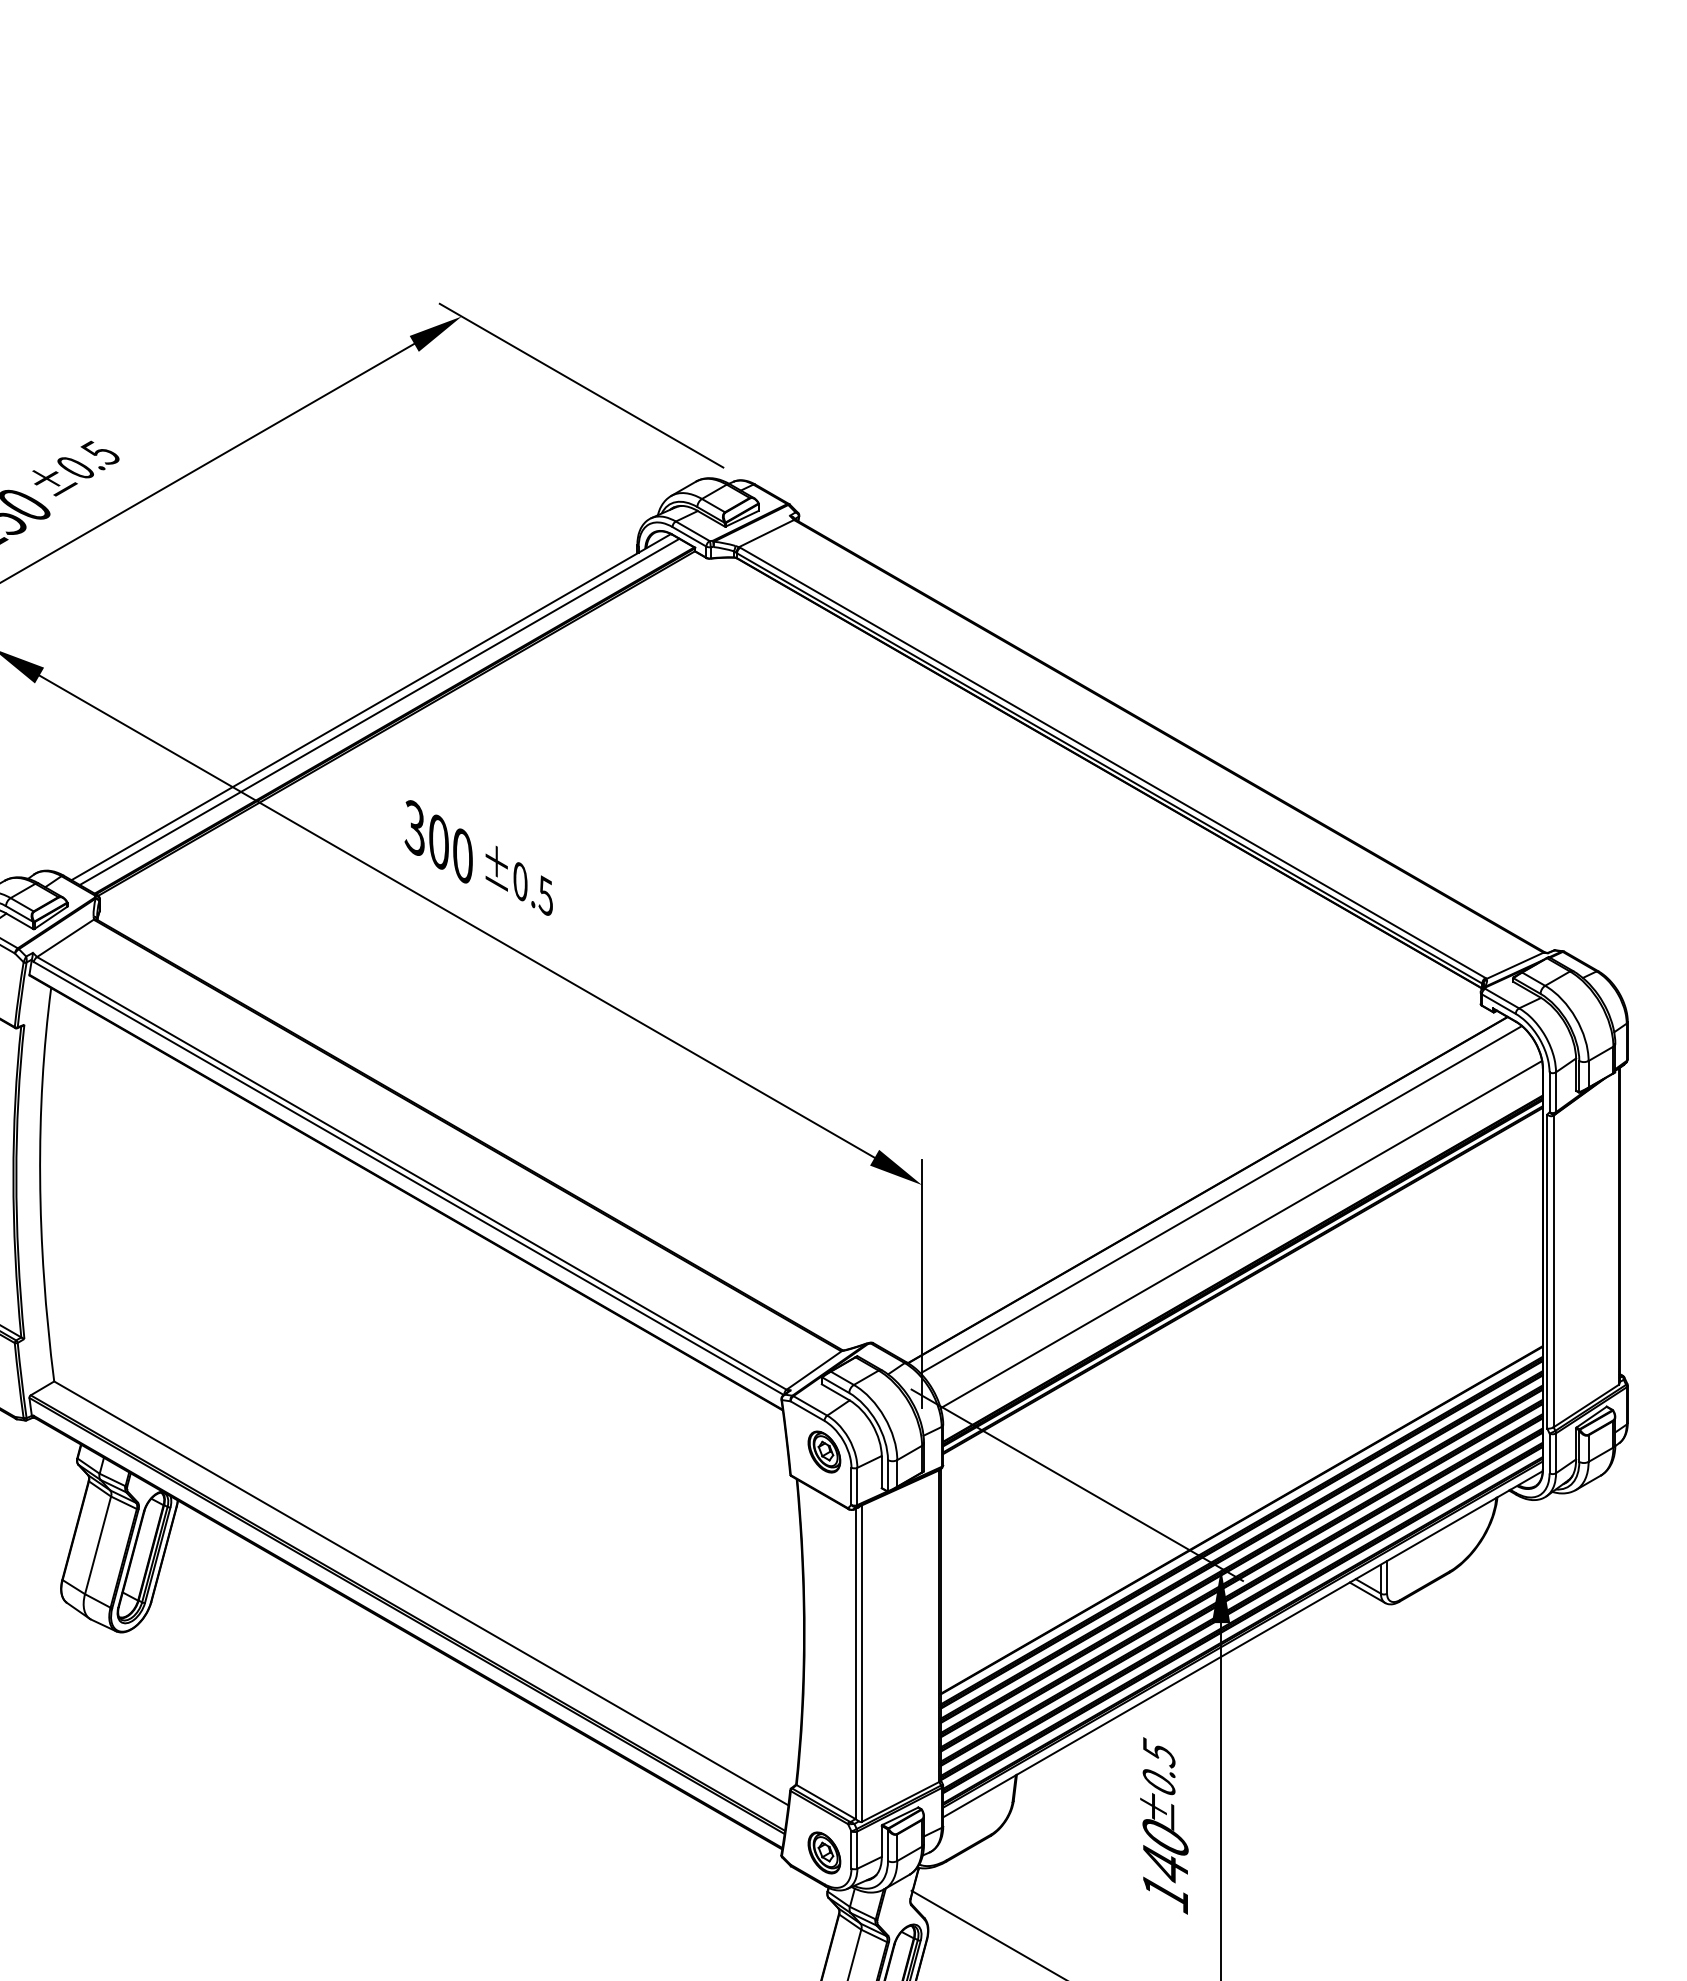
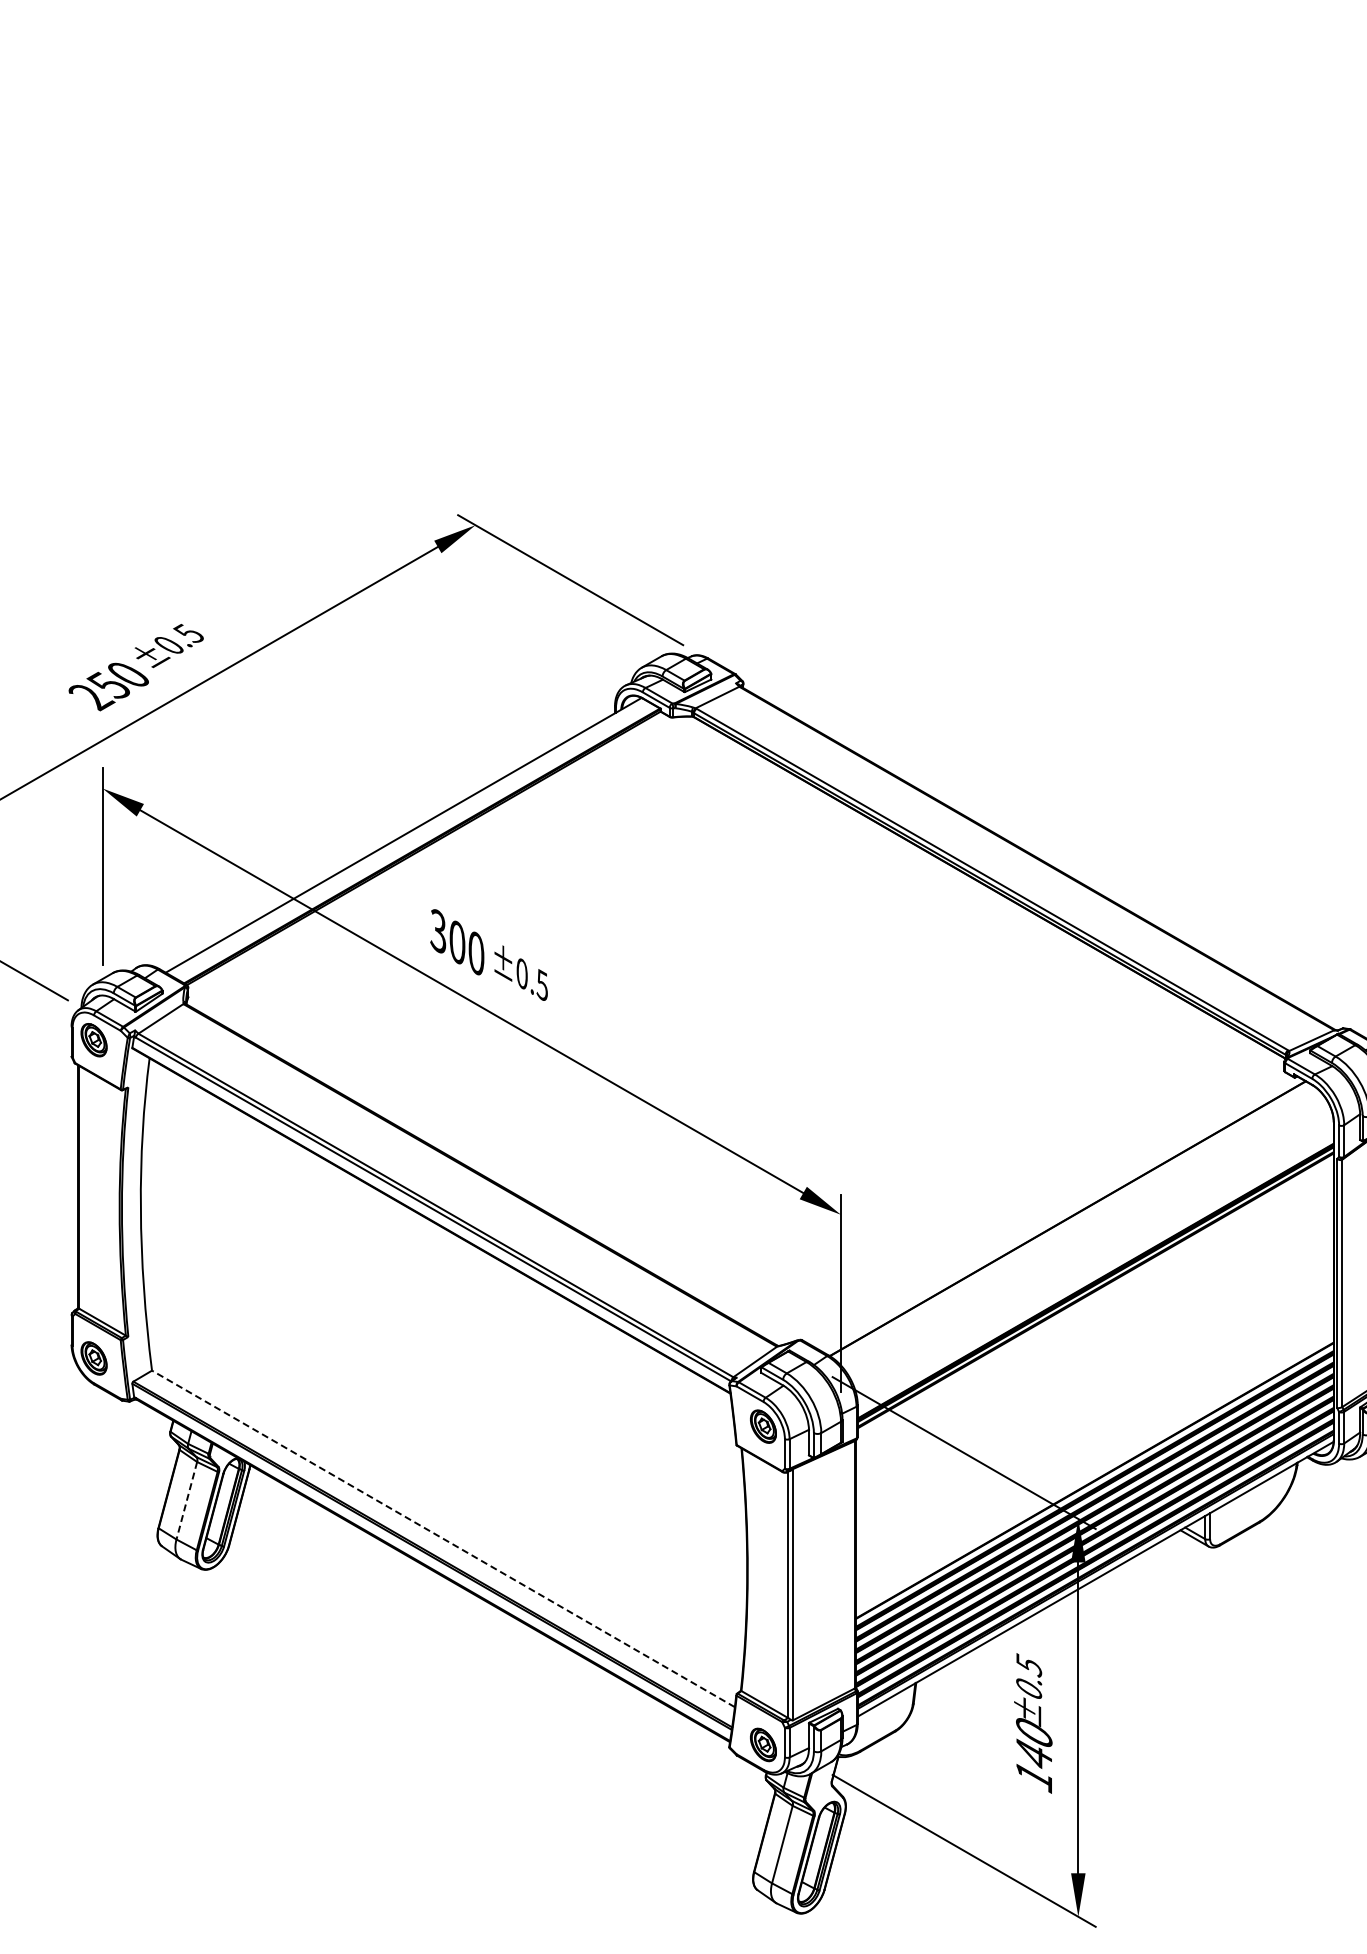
line: (379, 711) -> (410, 838), removed
line: (1221, 1199) -> (1078, 1226), removed
line: (1241, 1233) -> (1094, 1253), removed
line: (97, 1546) -> (186, 1501), solid -> dashed
line: (421, 1592) -> (443, 1538), solid -> dashed

